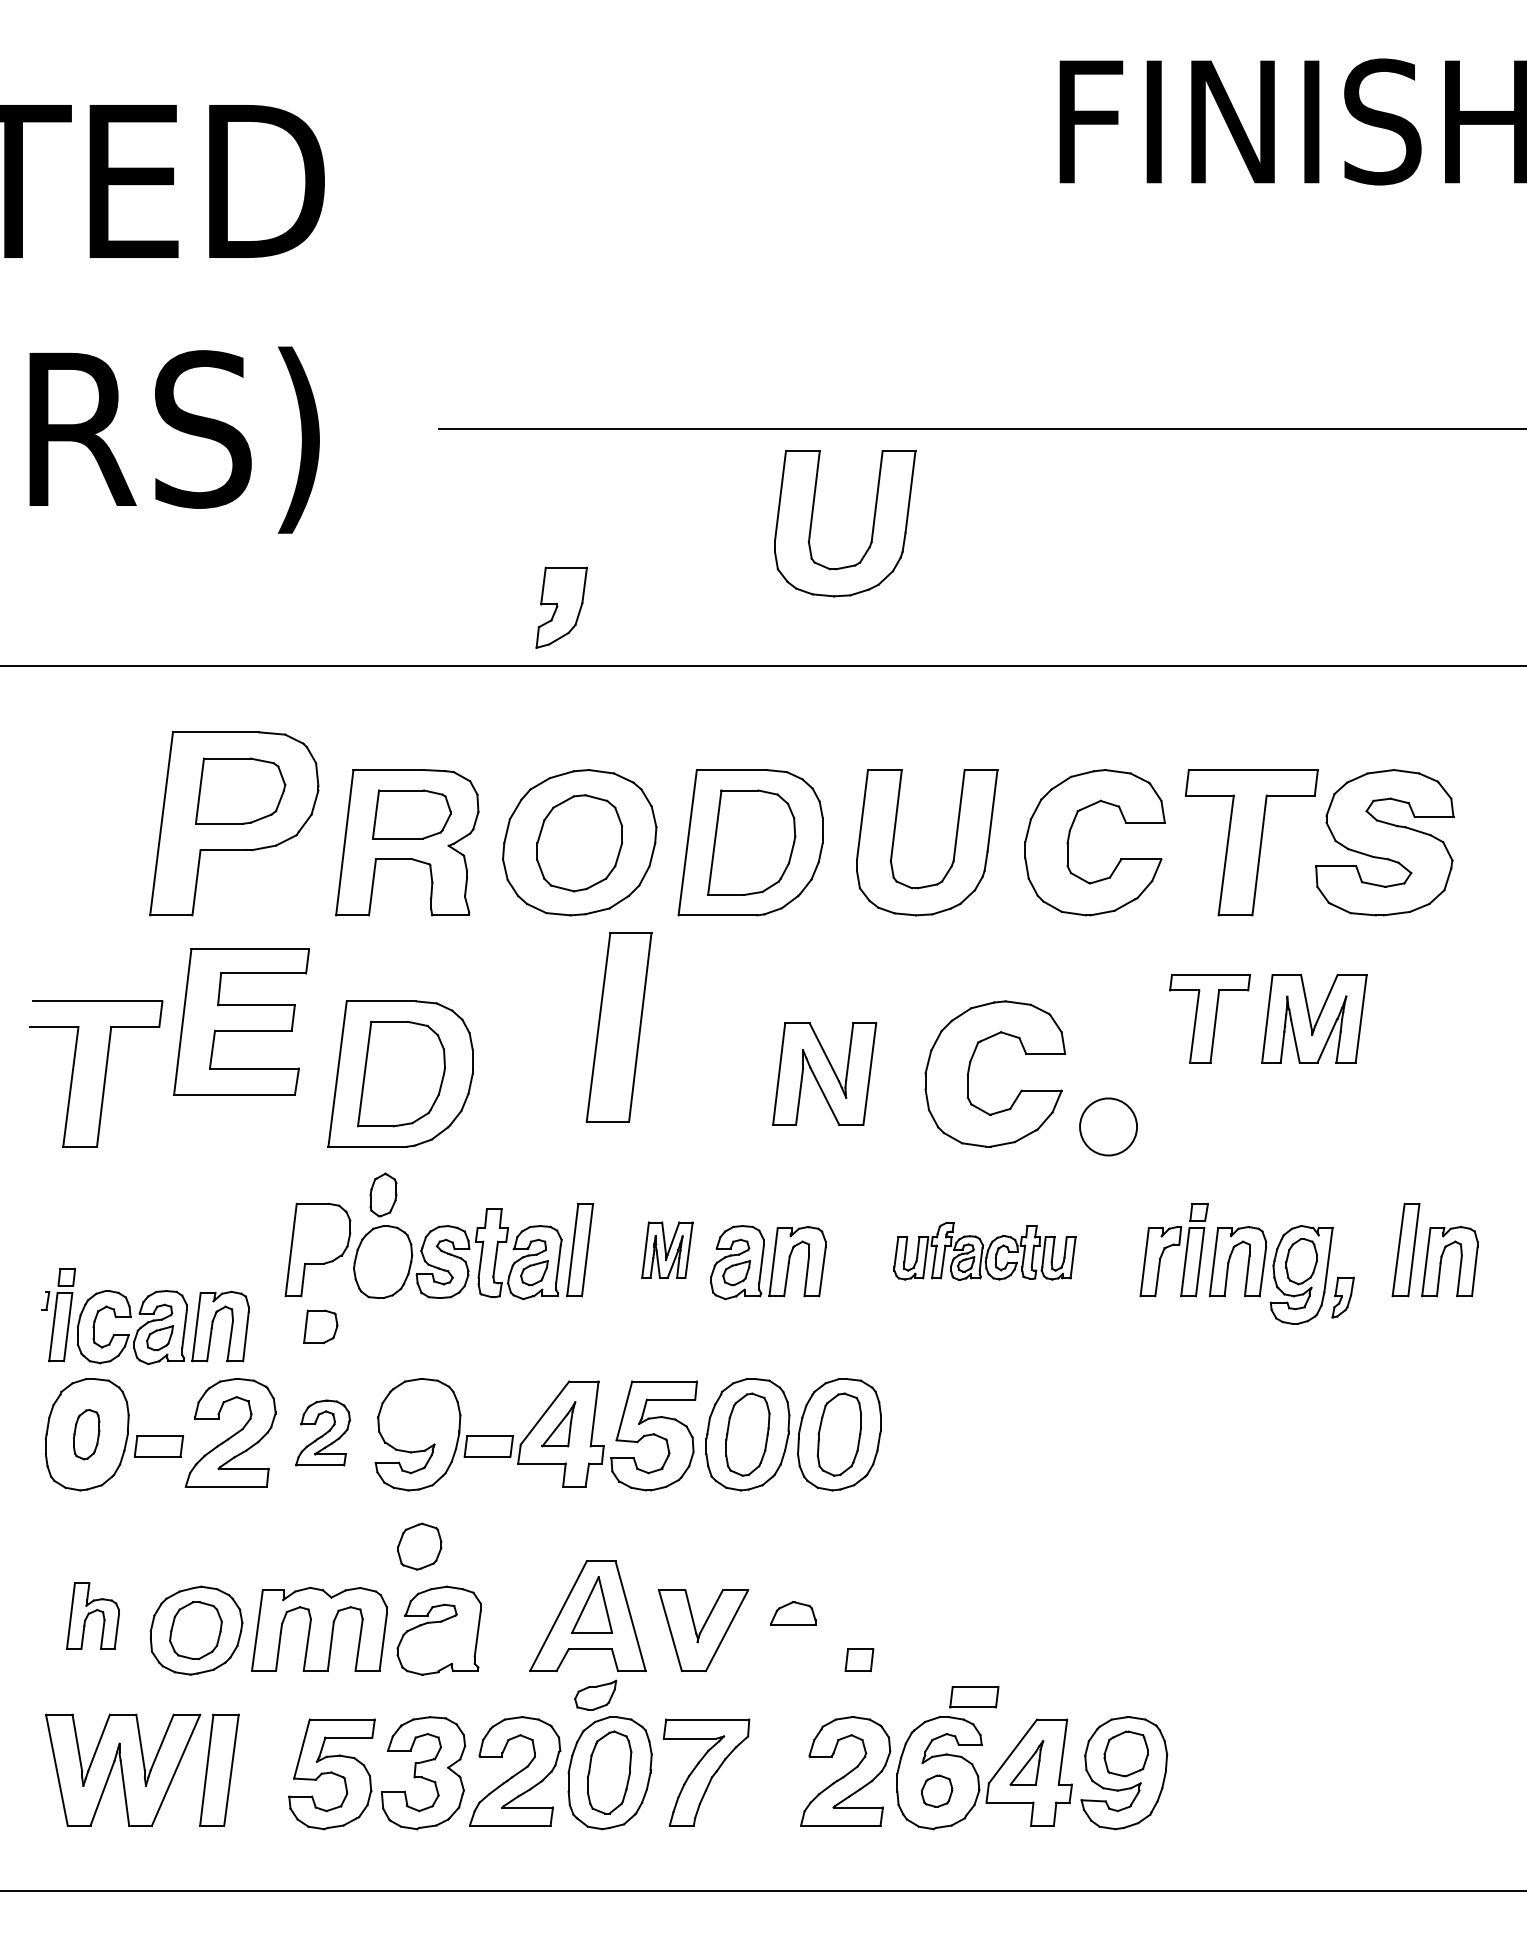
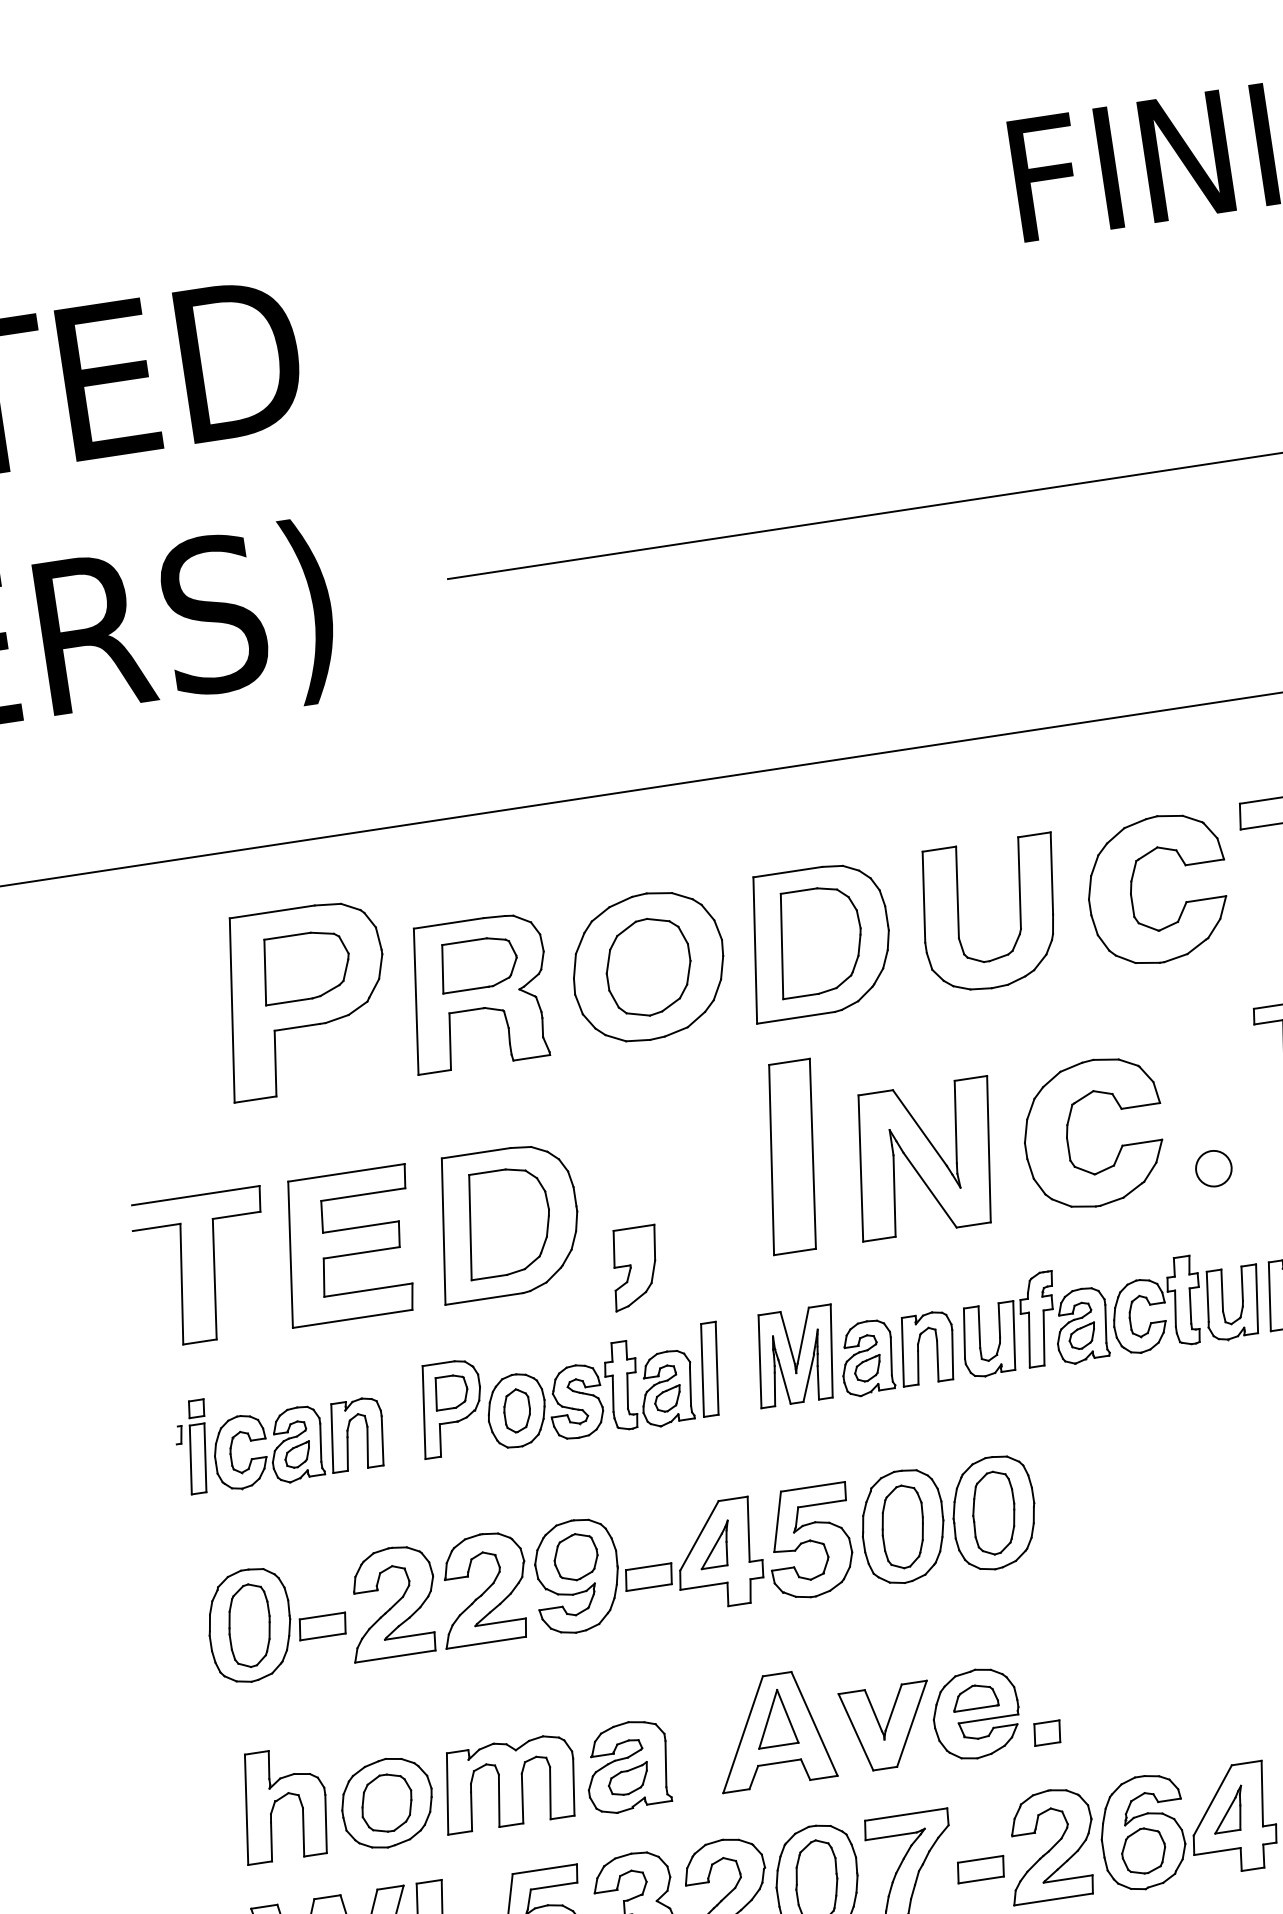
part: (872, 524) -> (890, 608), removed
part: (561, 607) -> (635, 1267), moved
part: (241, 1021) -> (348, 1245), moved
part: (618, 1027) -> (791, 1157), moved
part: (824, 1073) -> (925, 1158), size x1.43
circle: (1108, 1126) -> (1213, 1168), size x0.62
part: (383, 1194) -> (517, 1410), moved
part: (667, 1250) -> (796, 1356), size x1.67
part: (984, 1251) -> (1109, 1310), size x1.67
part: (145, 1316) -> (280, 1435), moved
part: (320, 1326) -> (450, 1391), moved
part: (322, 1432) -> (482, 1588), size x1.67
part: (86, 1434) -> (249, 1625), size x1.67
part: (419, 1546) -> (575, 1557), moved
part: (92, 1615) -> (282, 1803), size x1.67
part: (791, 1630) -> (975, 1713), added
part: (595, 1694) -> (628, 1778), moved
part: (974, 1697) -> (981, 1869), moved
part: (936, 1790) -> (1142, 1850), size x1.43

